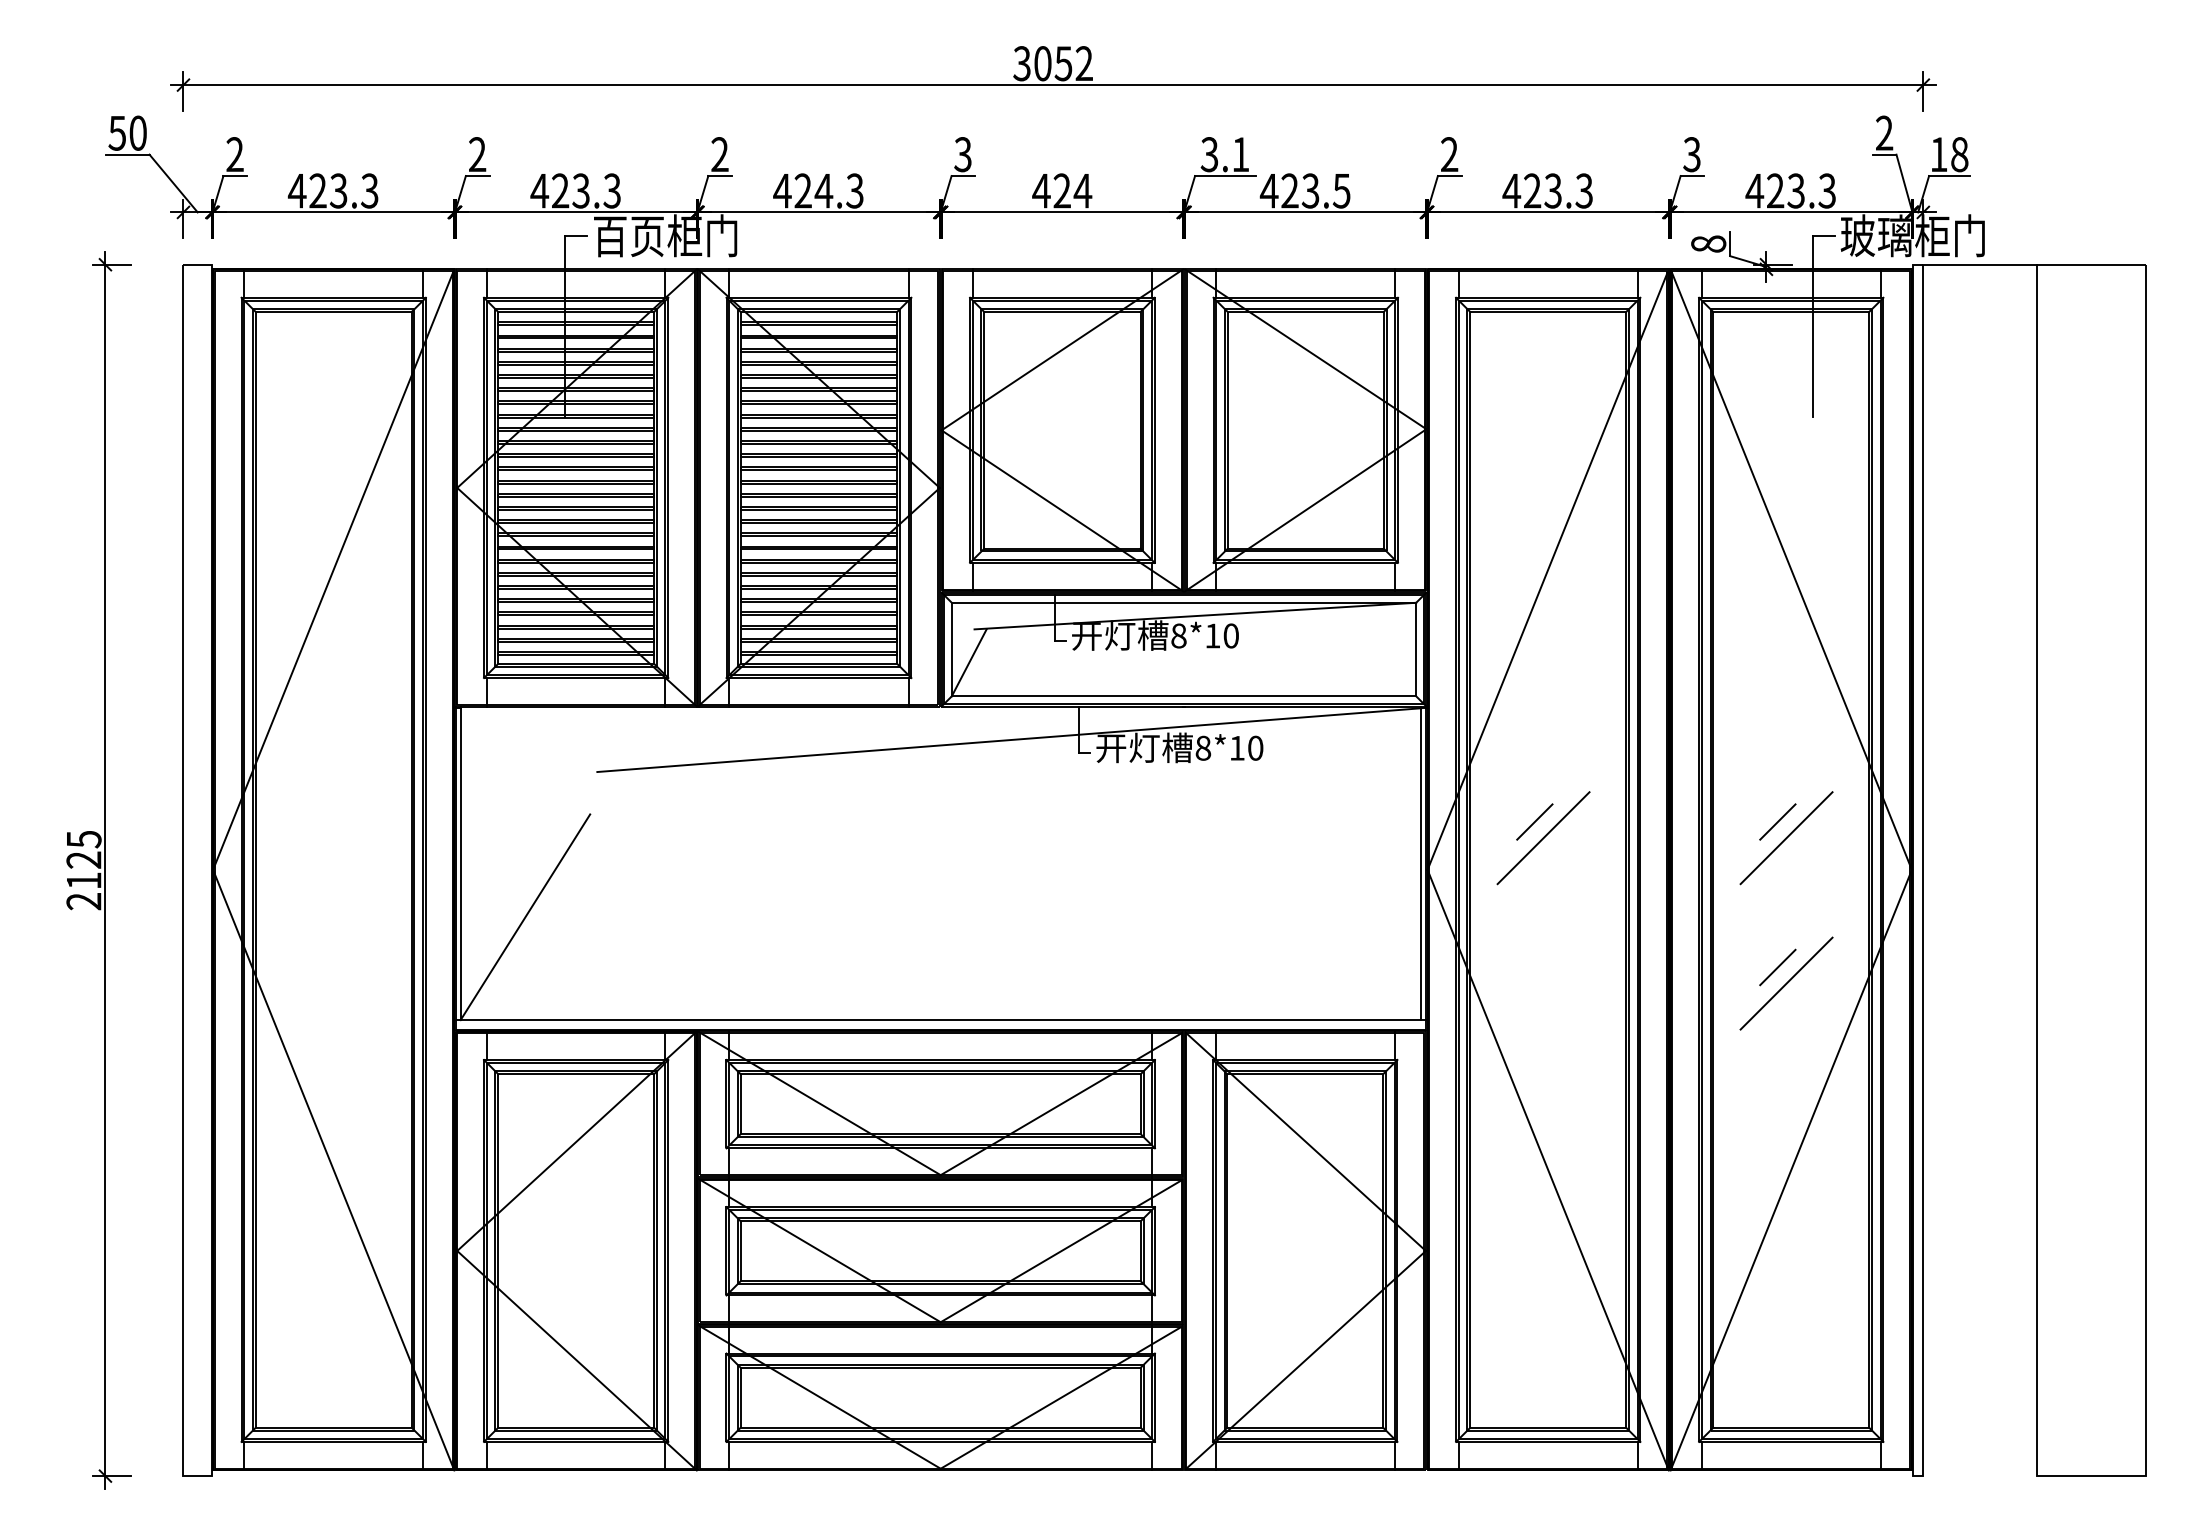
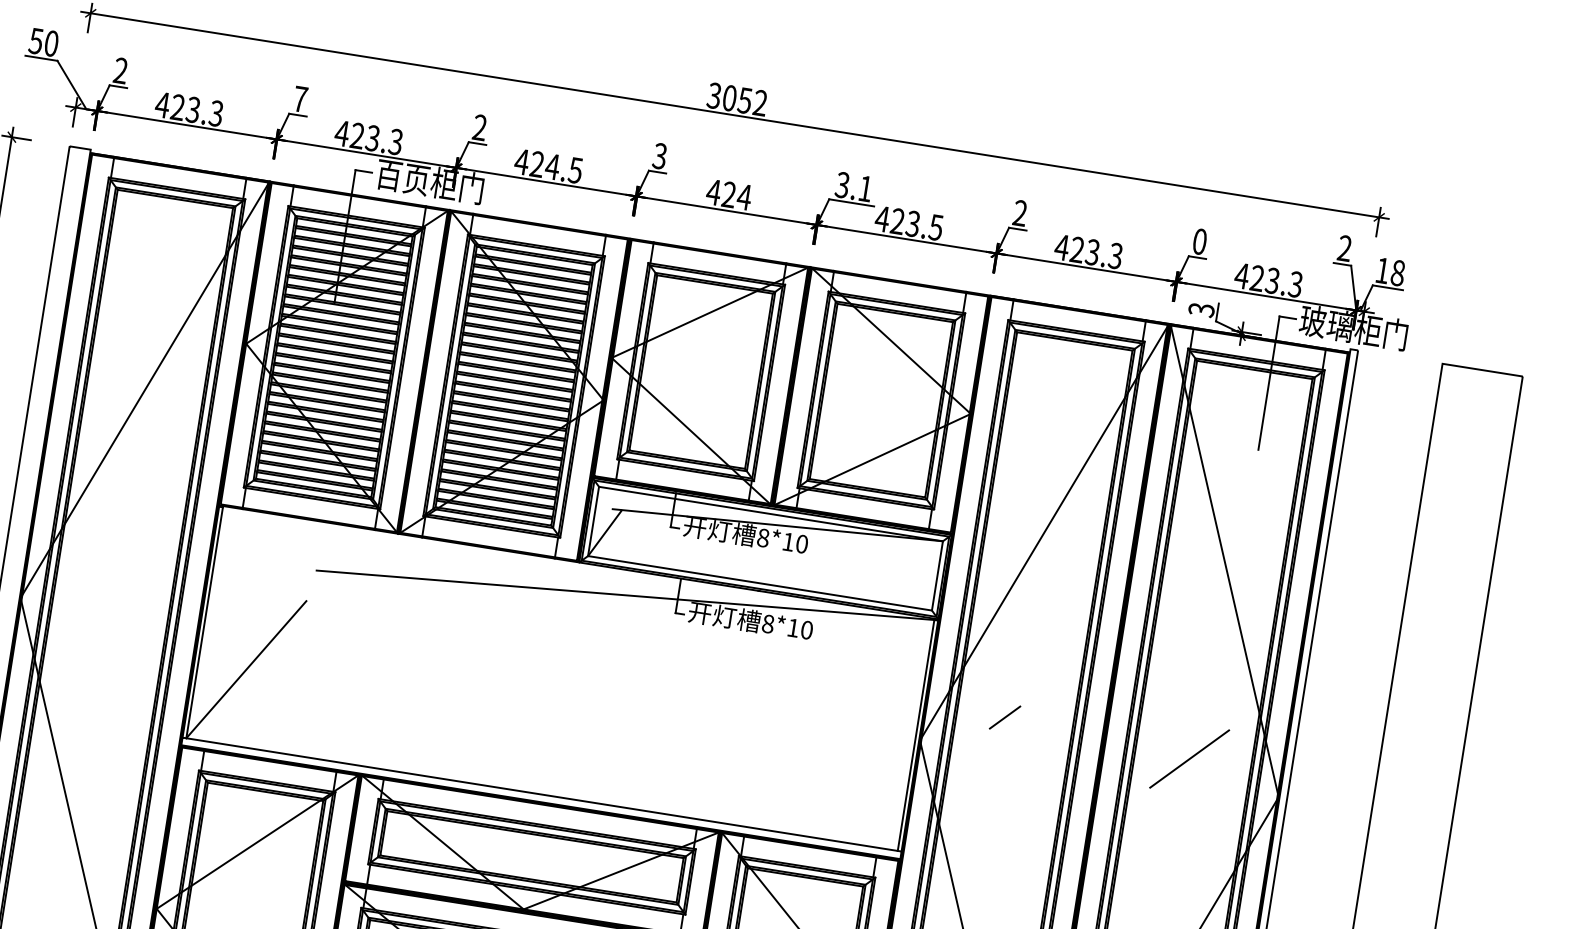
text: (477, 154) -> (300, 99), 2 -> 7
text: (1691, 154) -> (1199, 241), 3 -> 0
text: (854, 190) -> (575, 170), 424.3 -> 424.5
text: (1708, 244) -> (1201, 310), 8 -> 3
line: (1980, 264) -> (1400, 356), removed
line: (1777, 821) -> (1184, 745), removed
line: (1543, 838) -> (1009, 730), removed
line: (1777, 967) -> (1167, 853), removed
line: (1786, 983) -> (1172, 866), removed

